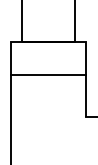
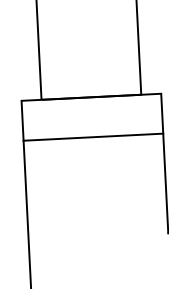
line: (47, 74) -> (91, 136), moved

